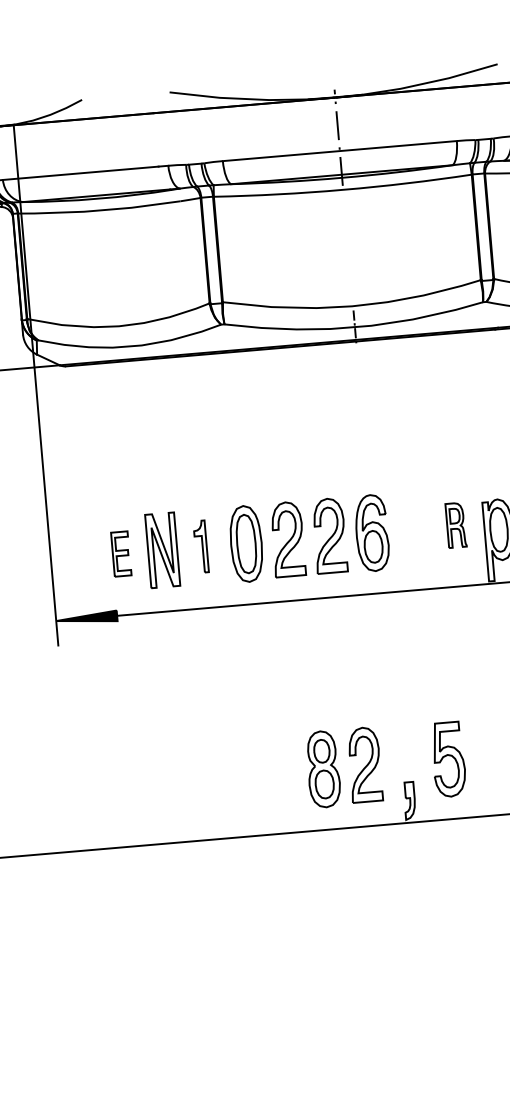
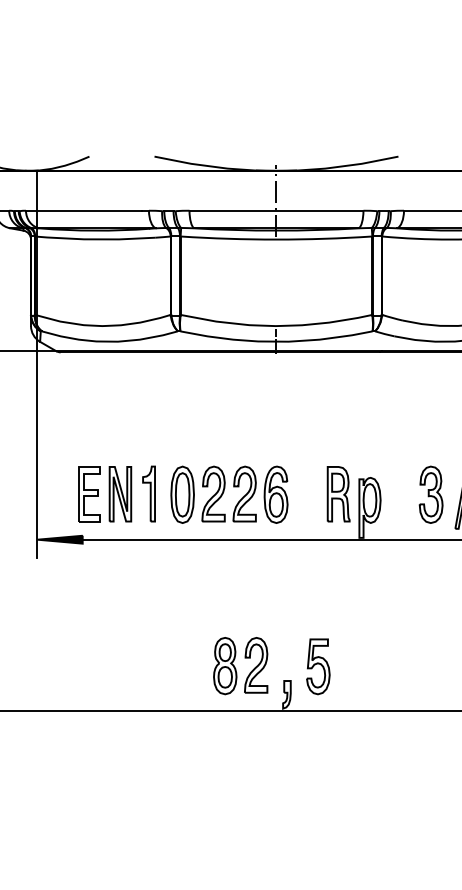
part: (455, 525) -> (338, 494), size x1.67
part: (200, 546) -> (148, 493), size x1.43
part: (121, 554) -> (89, 494), size x1.67

